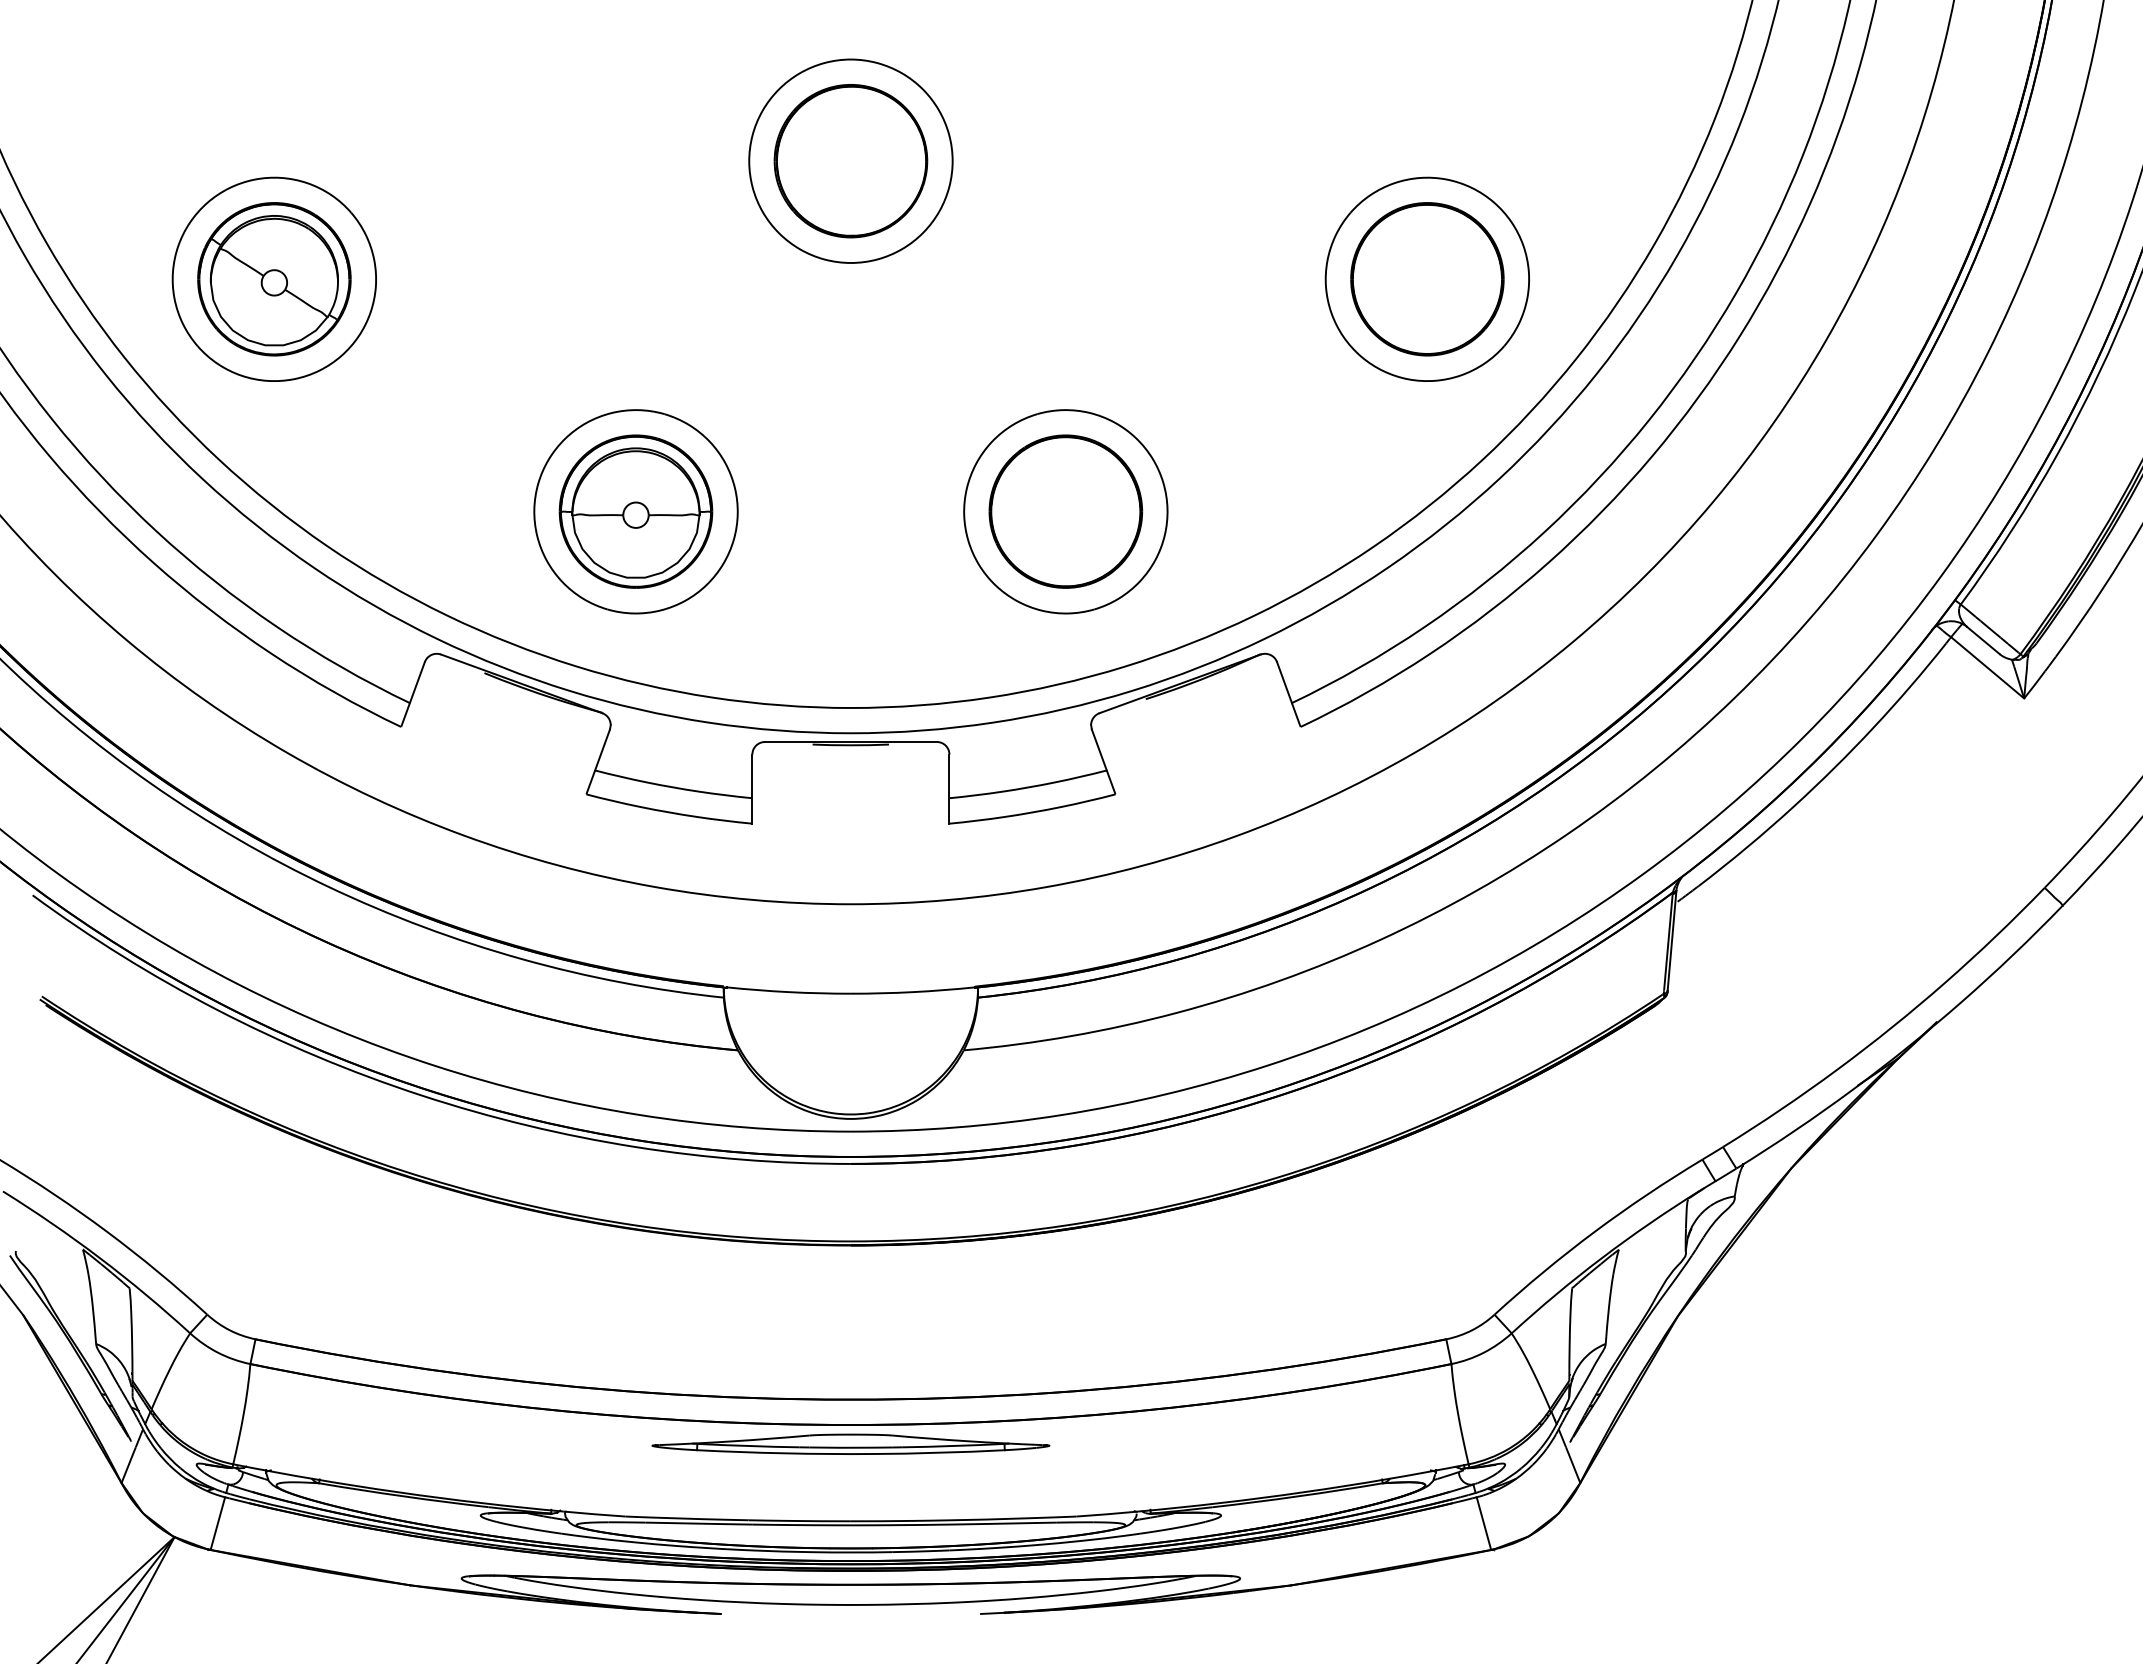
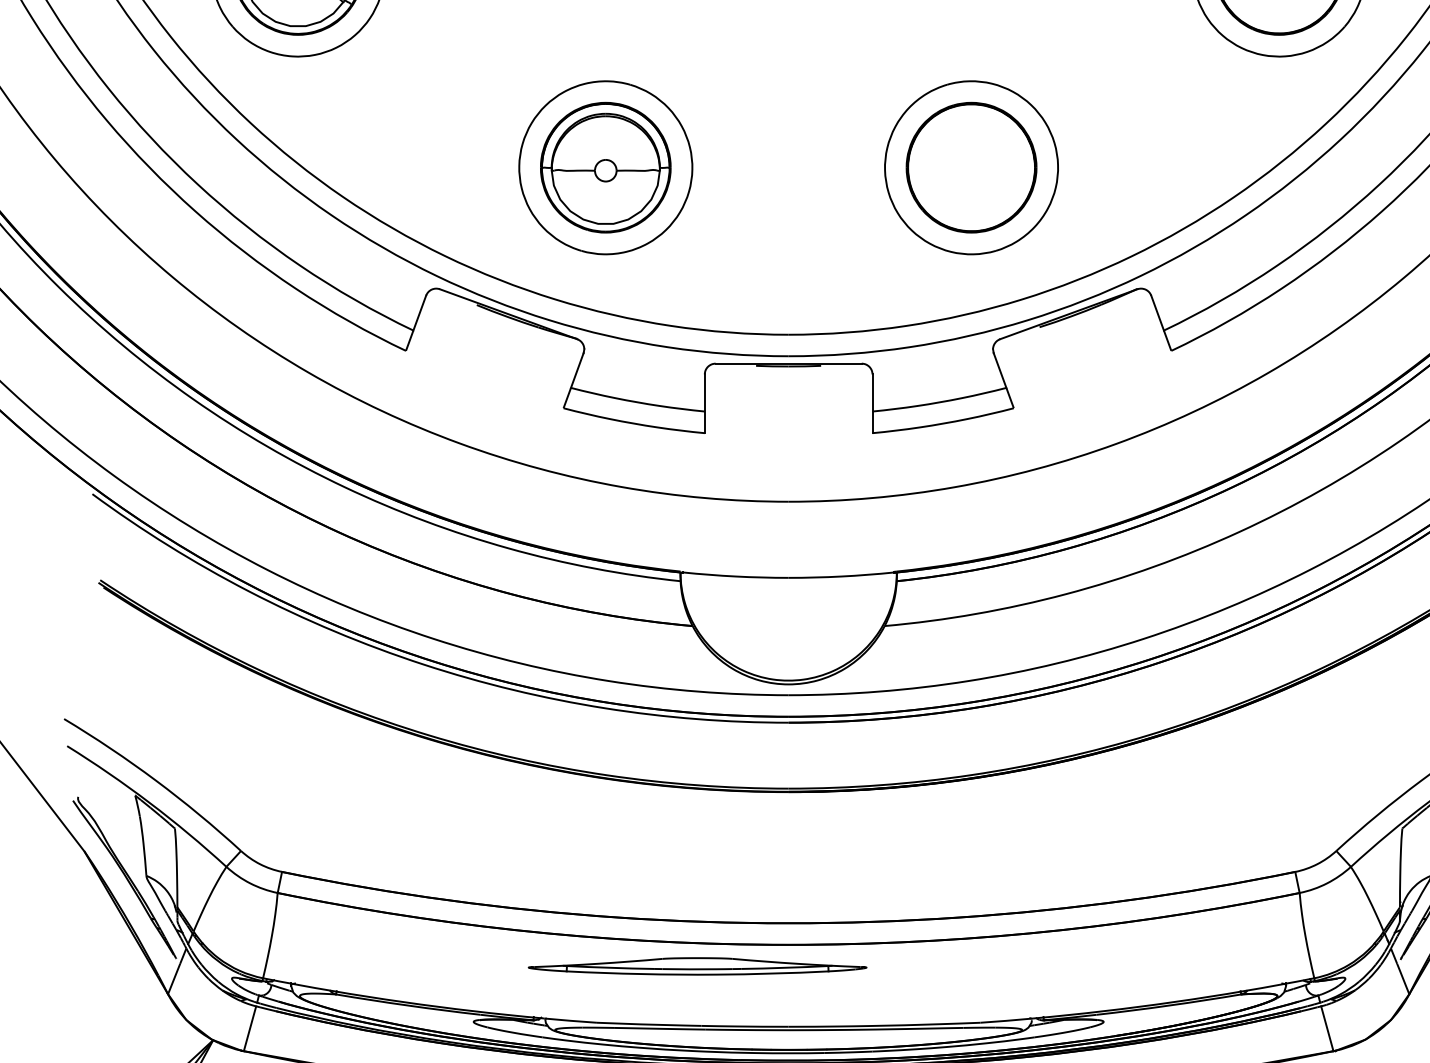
part: (850, 1443) -> (697, 965), moved

